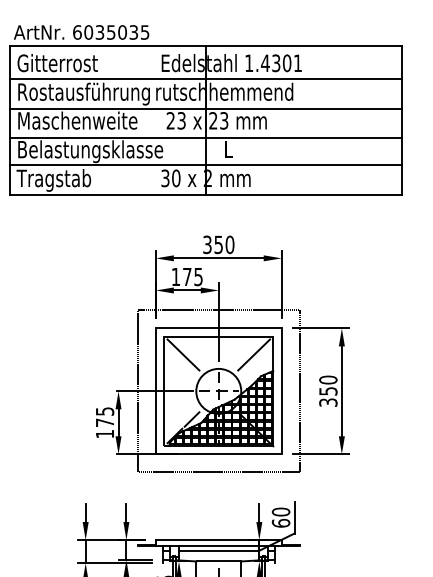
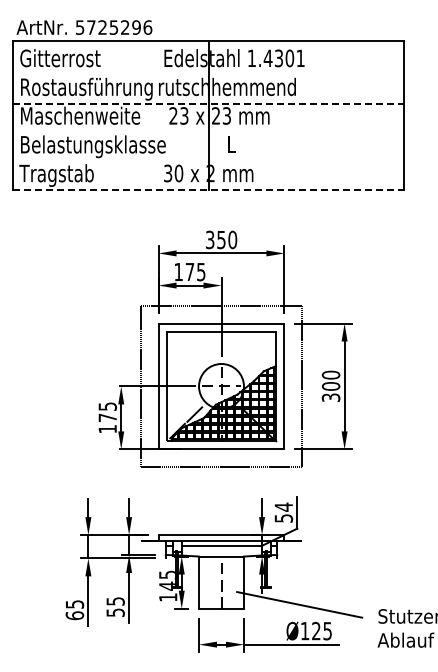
text: (110, 32) -> (113, 27), 6035035 -> 5725296
line: (205, 79) -> (208, 74), removed
line: (205, 108) -> (208, 103), solid -> dashed
line: (205, 137) -> (208, 132), removed
line: (205, 165) -> (208, 160), removed
line: (205, 195) -> (208, 190), solid -> dashed
line: (183, 354) -> (186, 349), removed
line: (253, 354) -> (256, 349), removed
text: (327, 391) -> (330, 386), 350 -> 300
text: (280, 517) -> (283, 512), 60 -> 54

